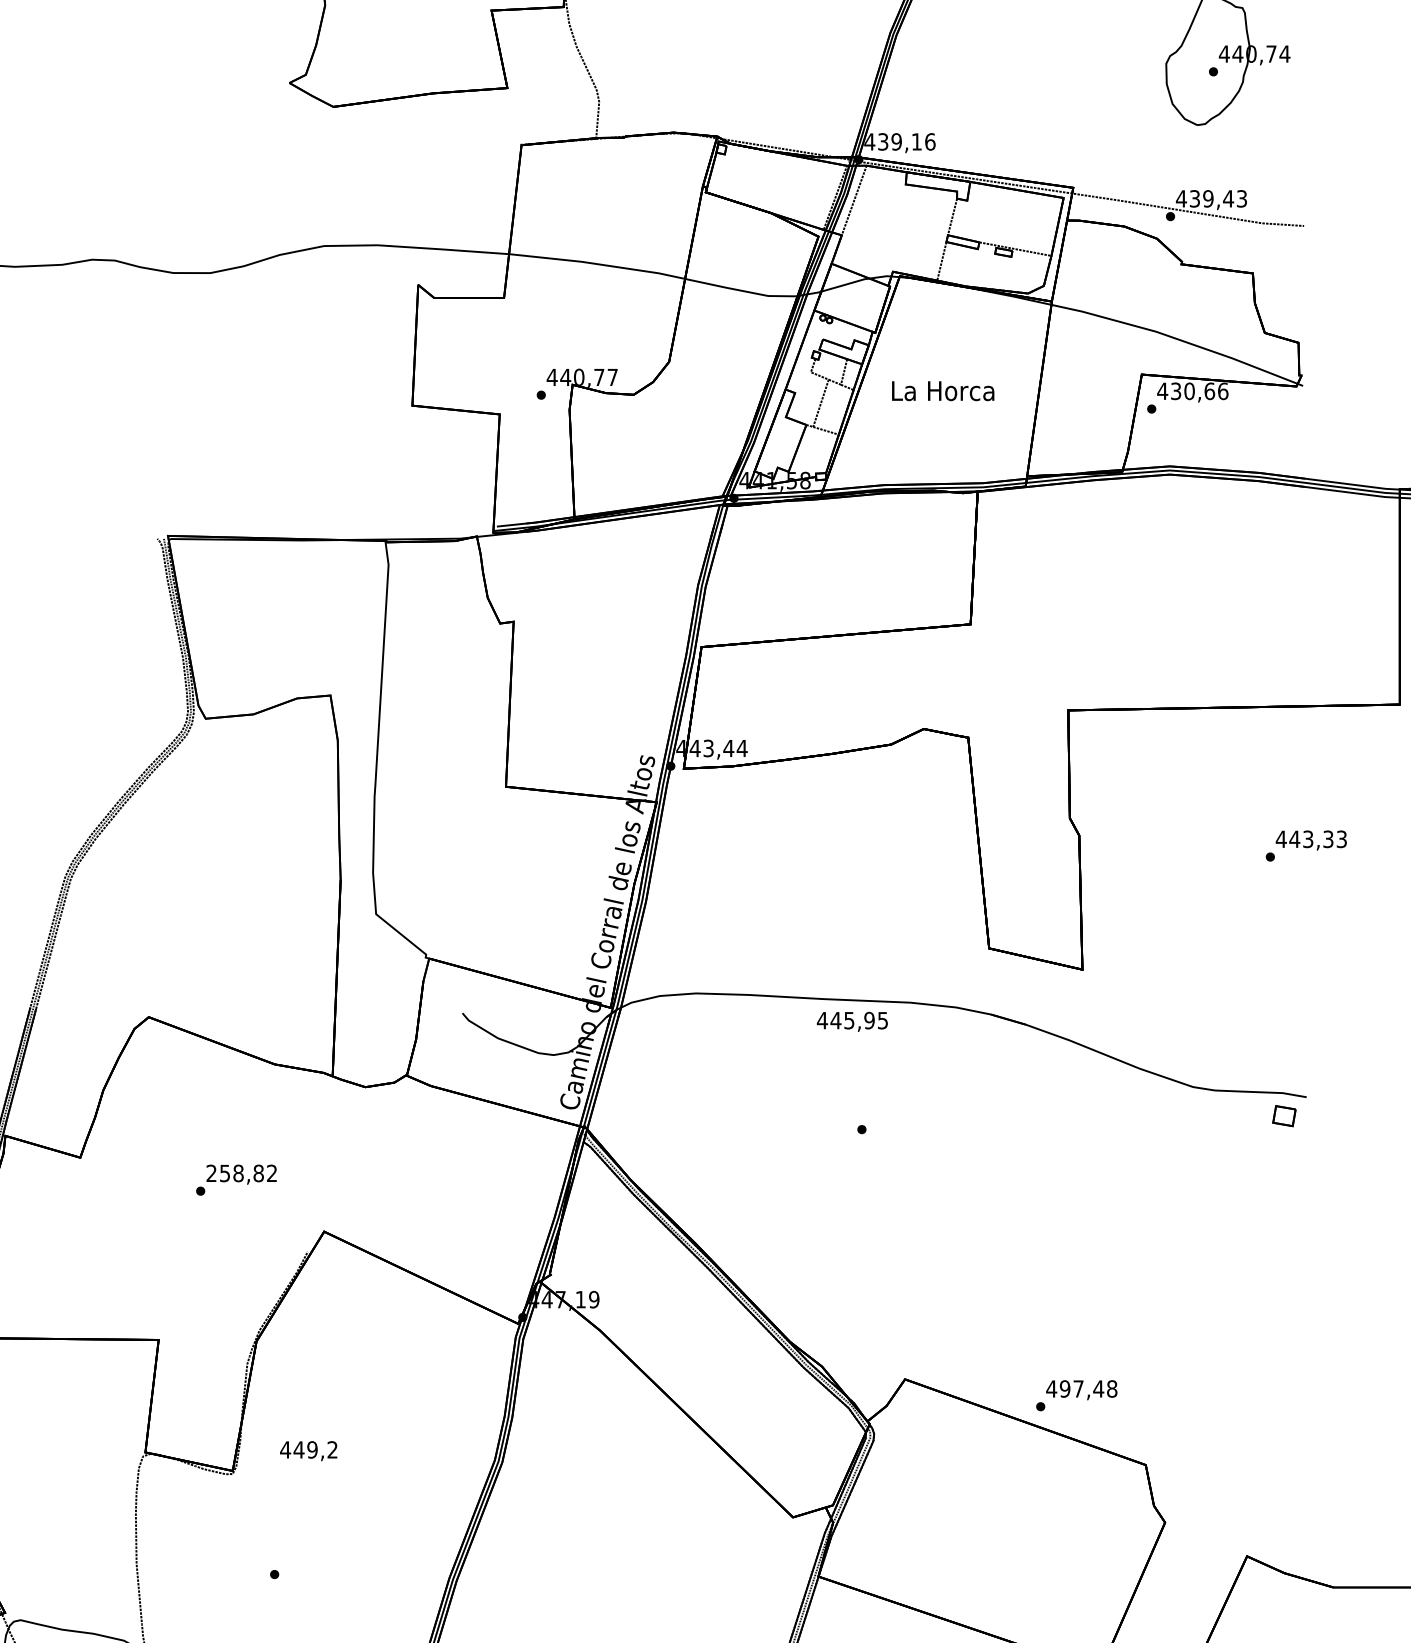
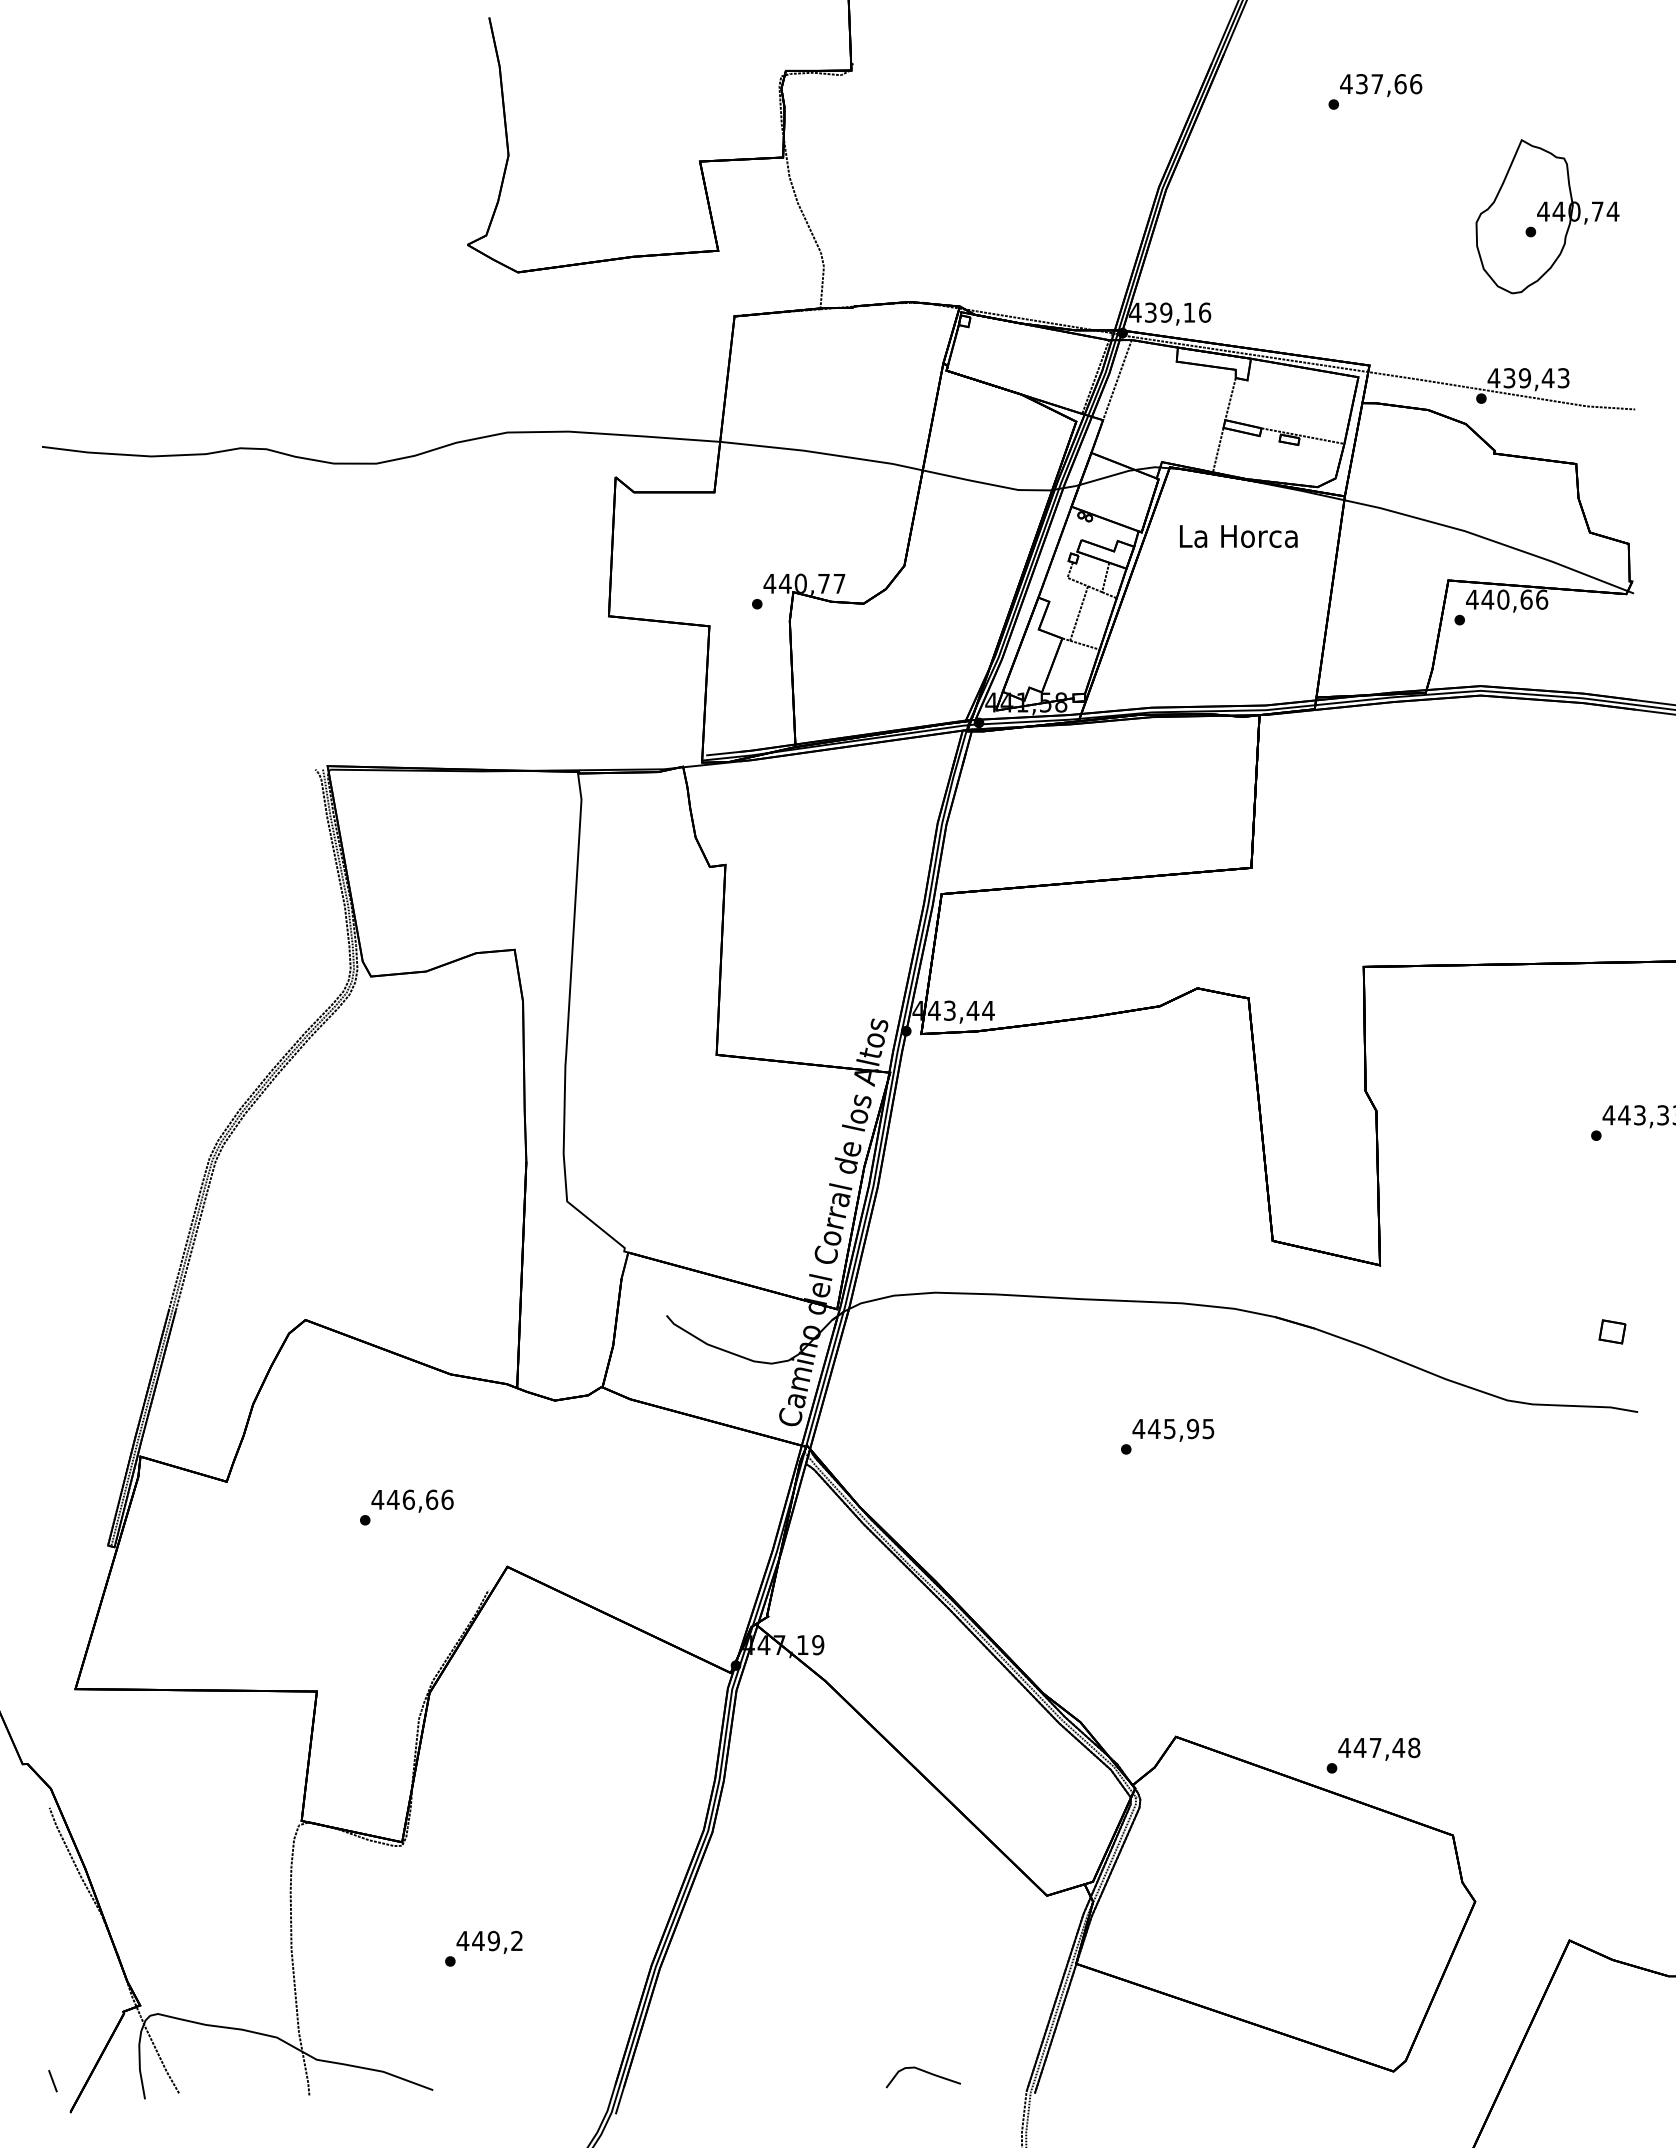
text: (942, 391) -> (1238, 536), moved
text: (1175, 391) -> (1487, 599), 430,66 -> 440,66
text: (852, 1021) -> (1173, 1429), moved
part: (1284, 1115) -> (1612, 1331), moved
text: (241, 1173) -> (412, 1499), 258,82 -> 446,66
text: (1064, 1388) -> (1359, 1747), 497,48 -> 447,48
text: (308, 1450) -> (489, 1941), moved

